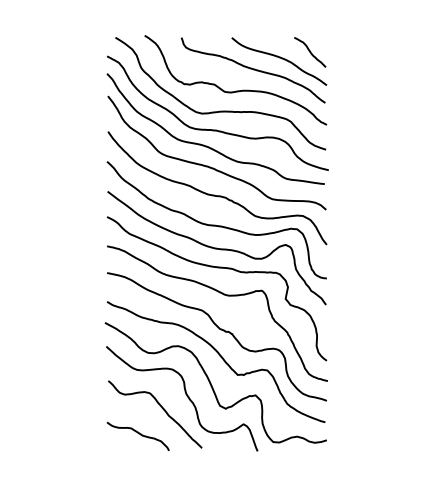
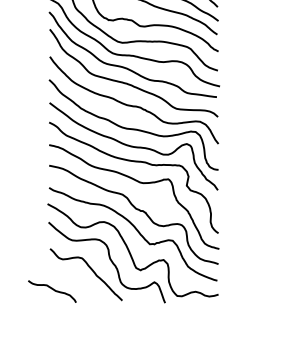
curve: (138, 434) -> (52, 290), moved

